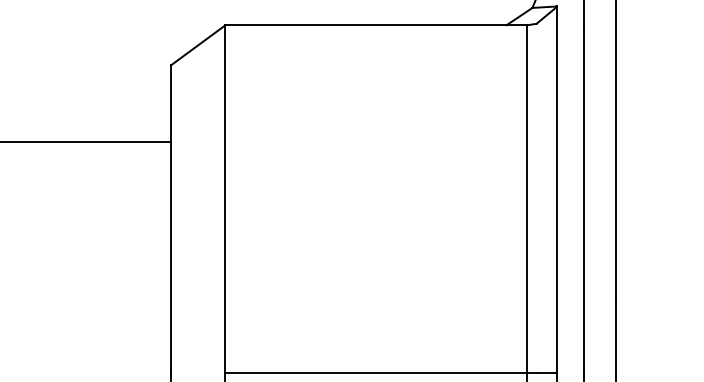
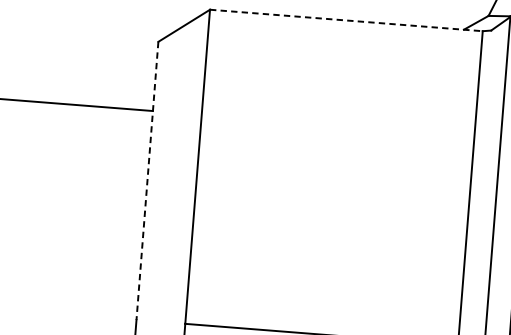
line: (376, 25) -> (346, 20), solid -> dashed
line: (171, 219) -> (147, 181), solid -> dashed

